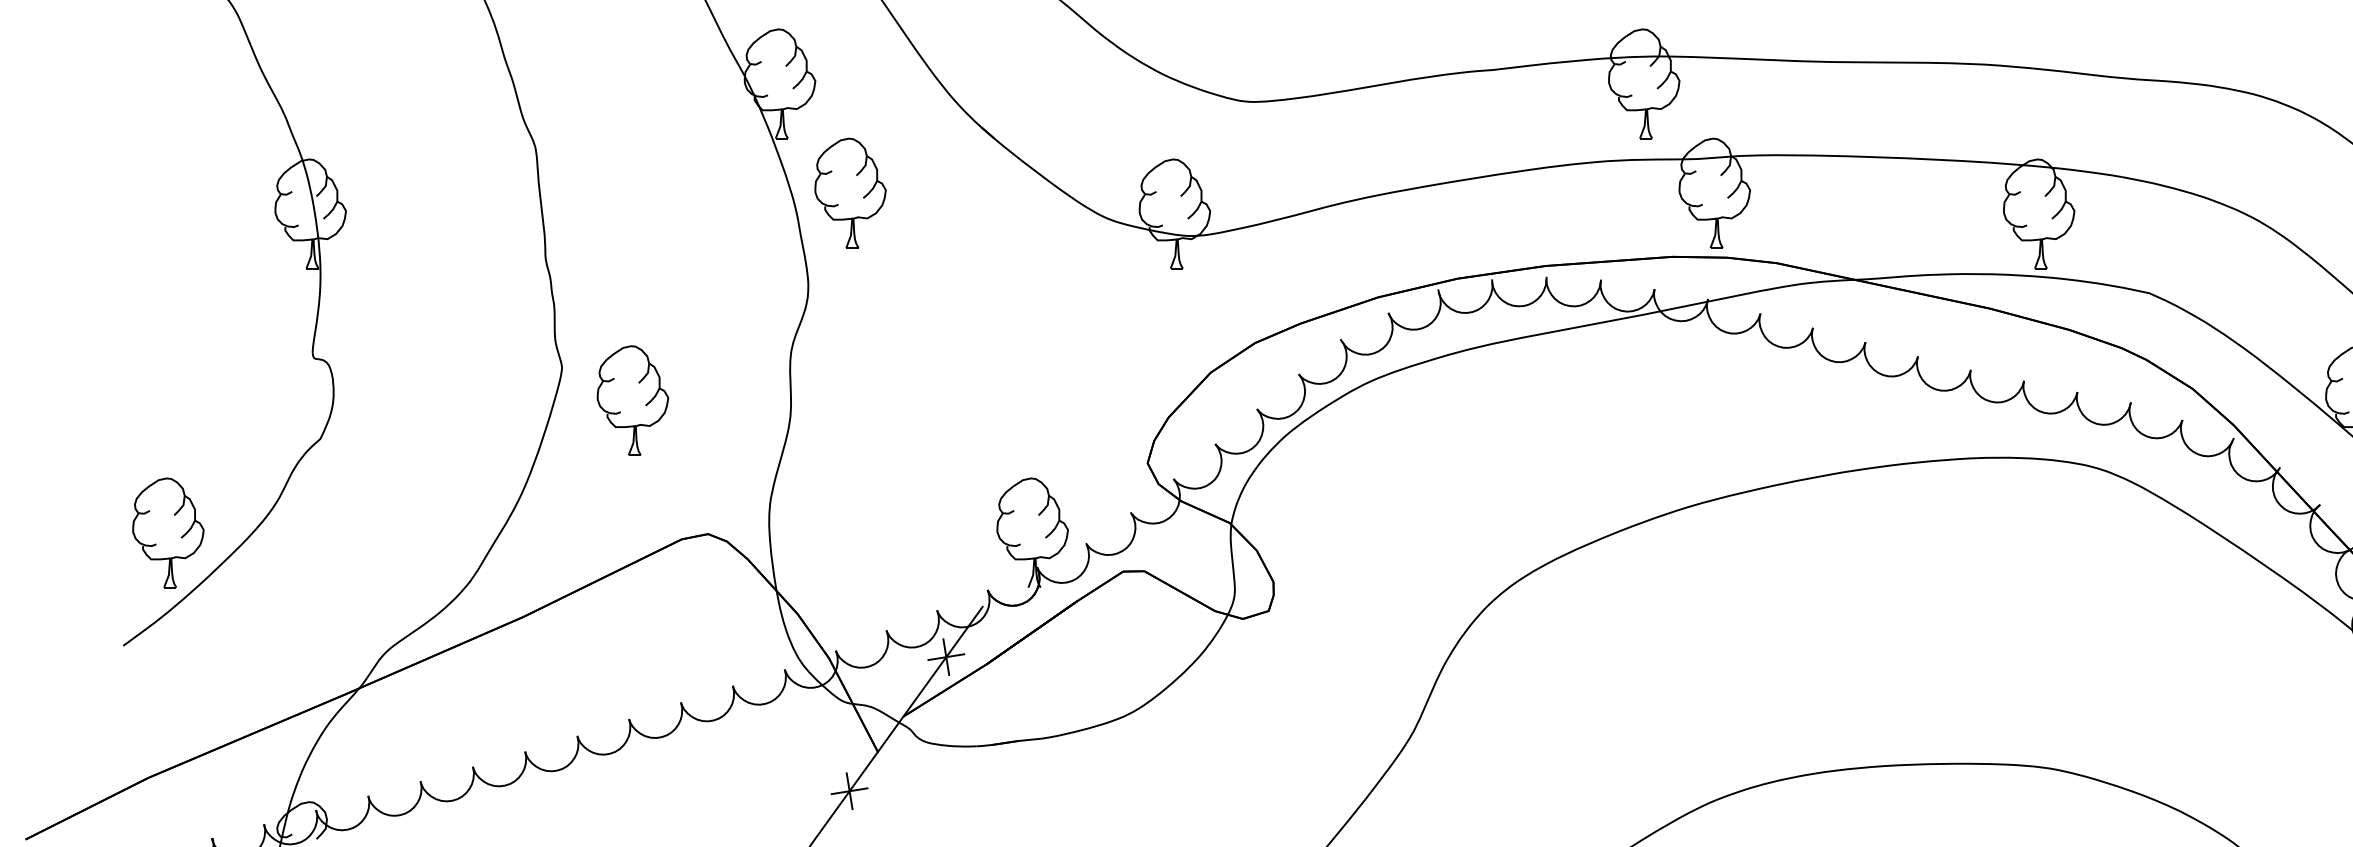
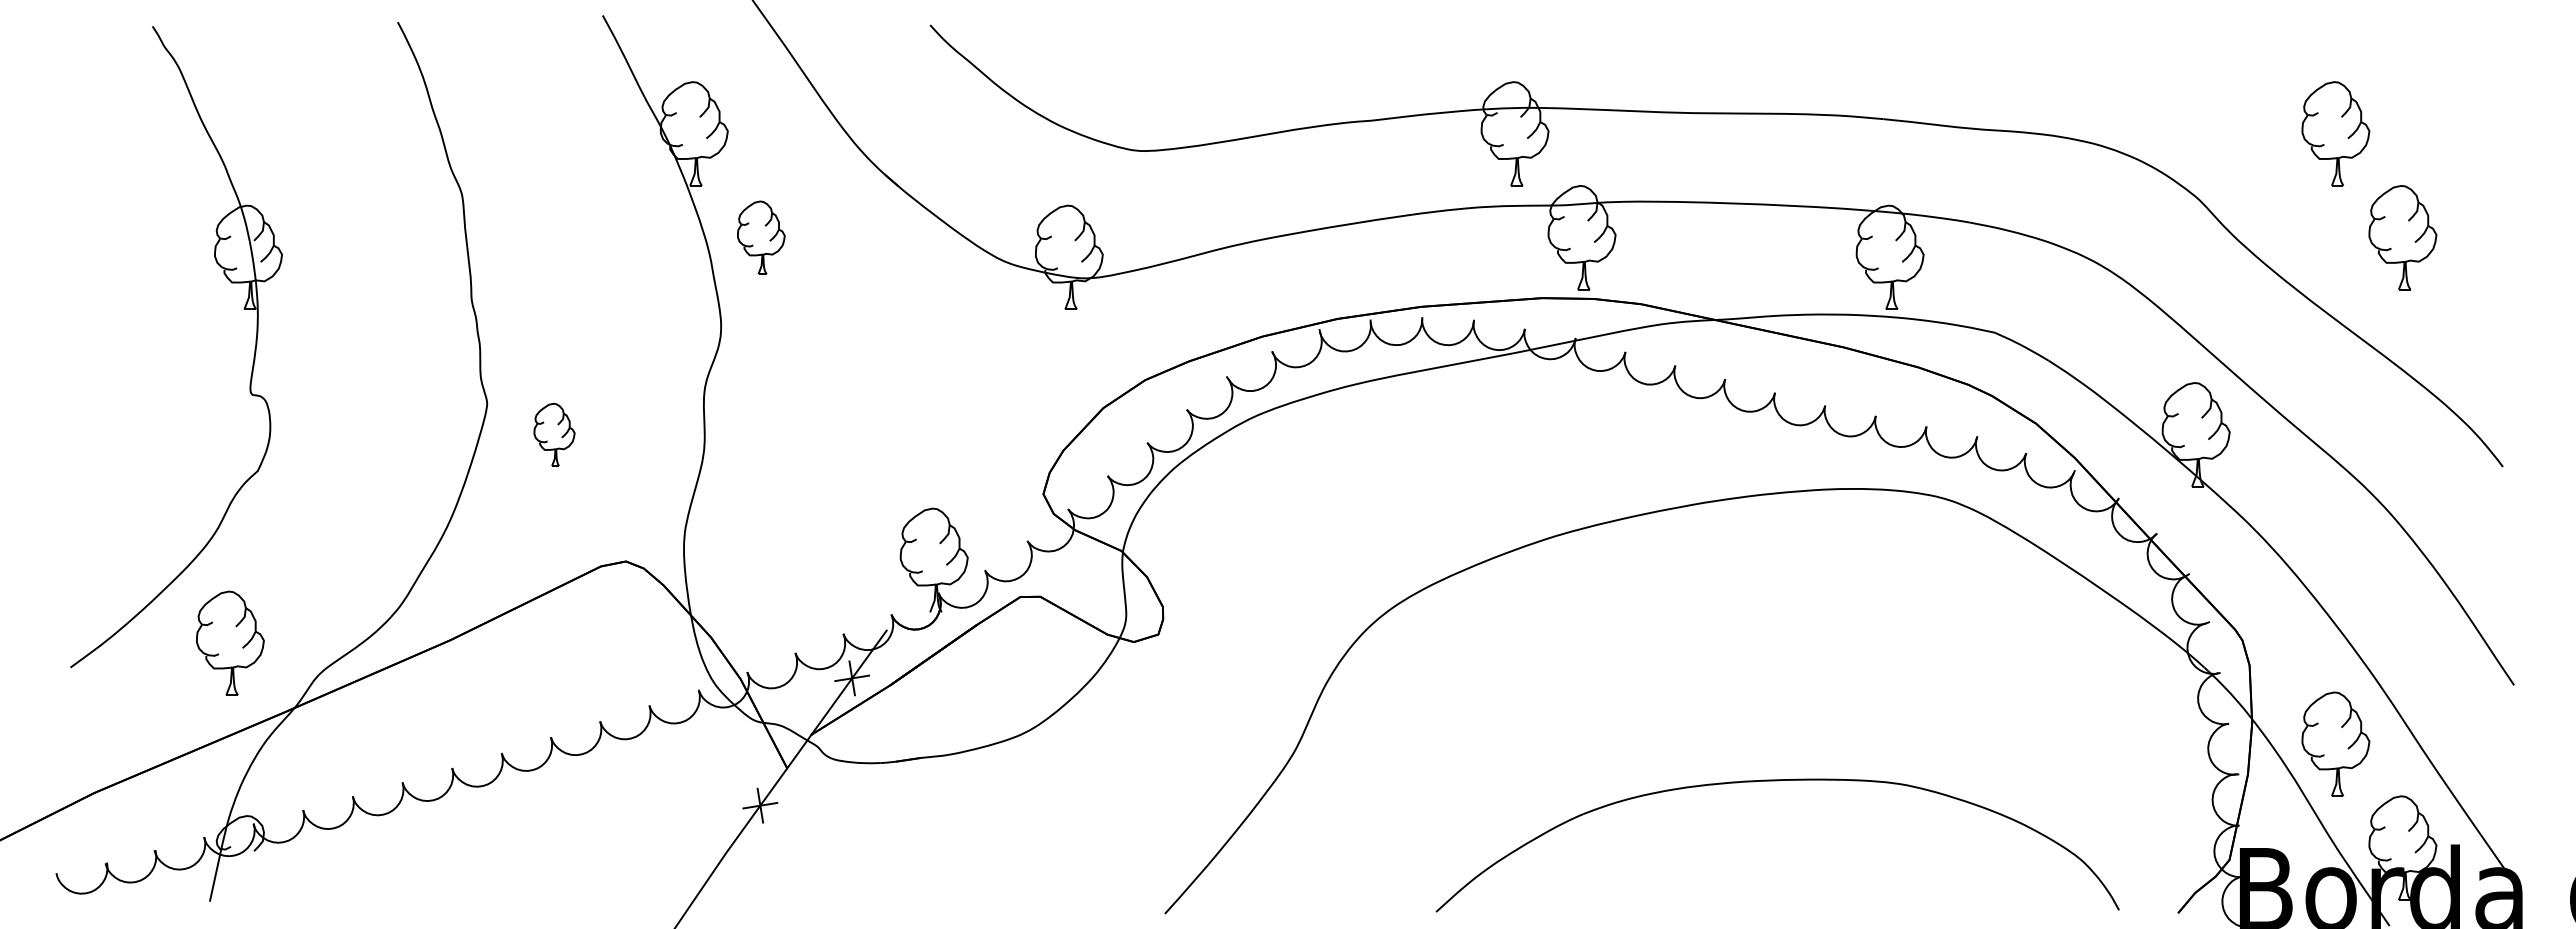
part: (850, 192) -> (761, 237), size x0.7
part: (632, 400) -> (554, 434), size x0.6
part: (168, 532) -> (230, 642), moved

